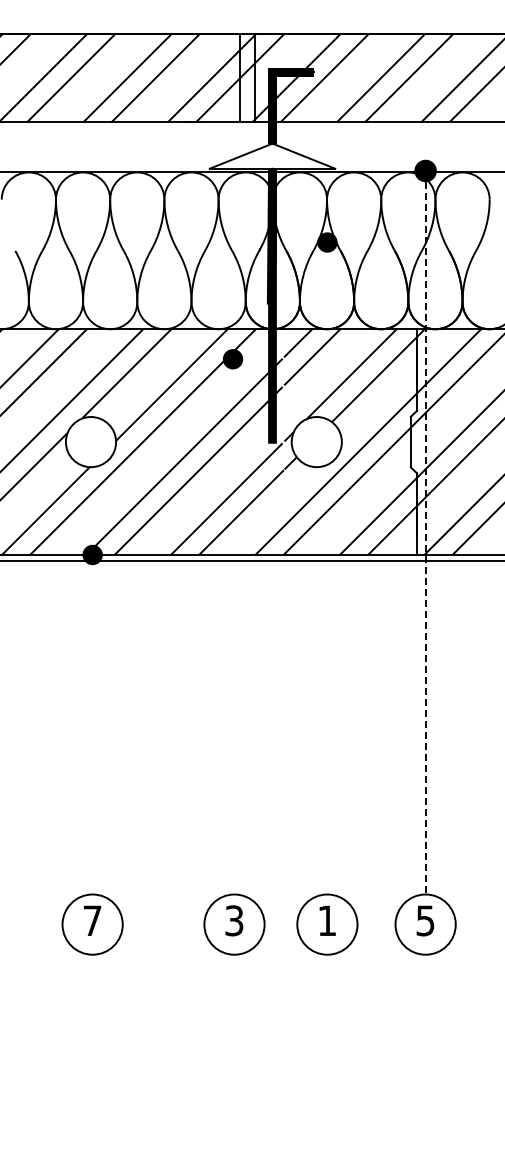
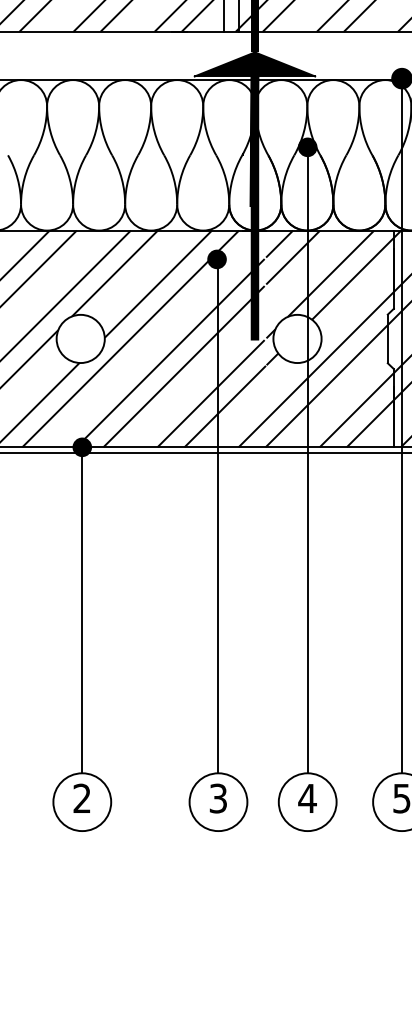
fill: (272, 155) -> (254, 63), added
line: (425, 532) -> (401, 425), dashed -> solid
line: (327, 568) -> (307, 460), added
line: (234, 627) -> (218, 516), added
line: (92, 724) -> (82, 610), added
text: (92, 920) -> (82, 798), 7 -> 2
text: (327, 920) -> (307, 798), 1 -> 4

